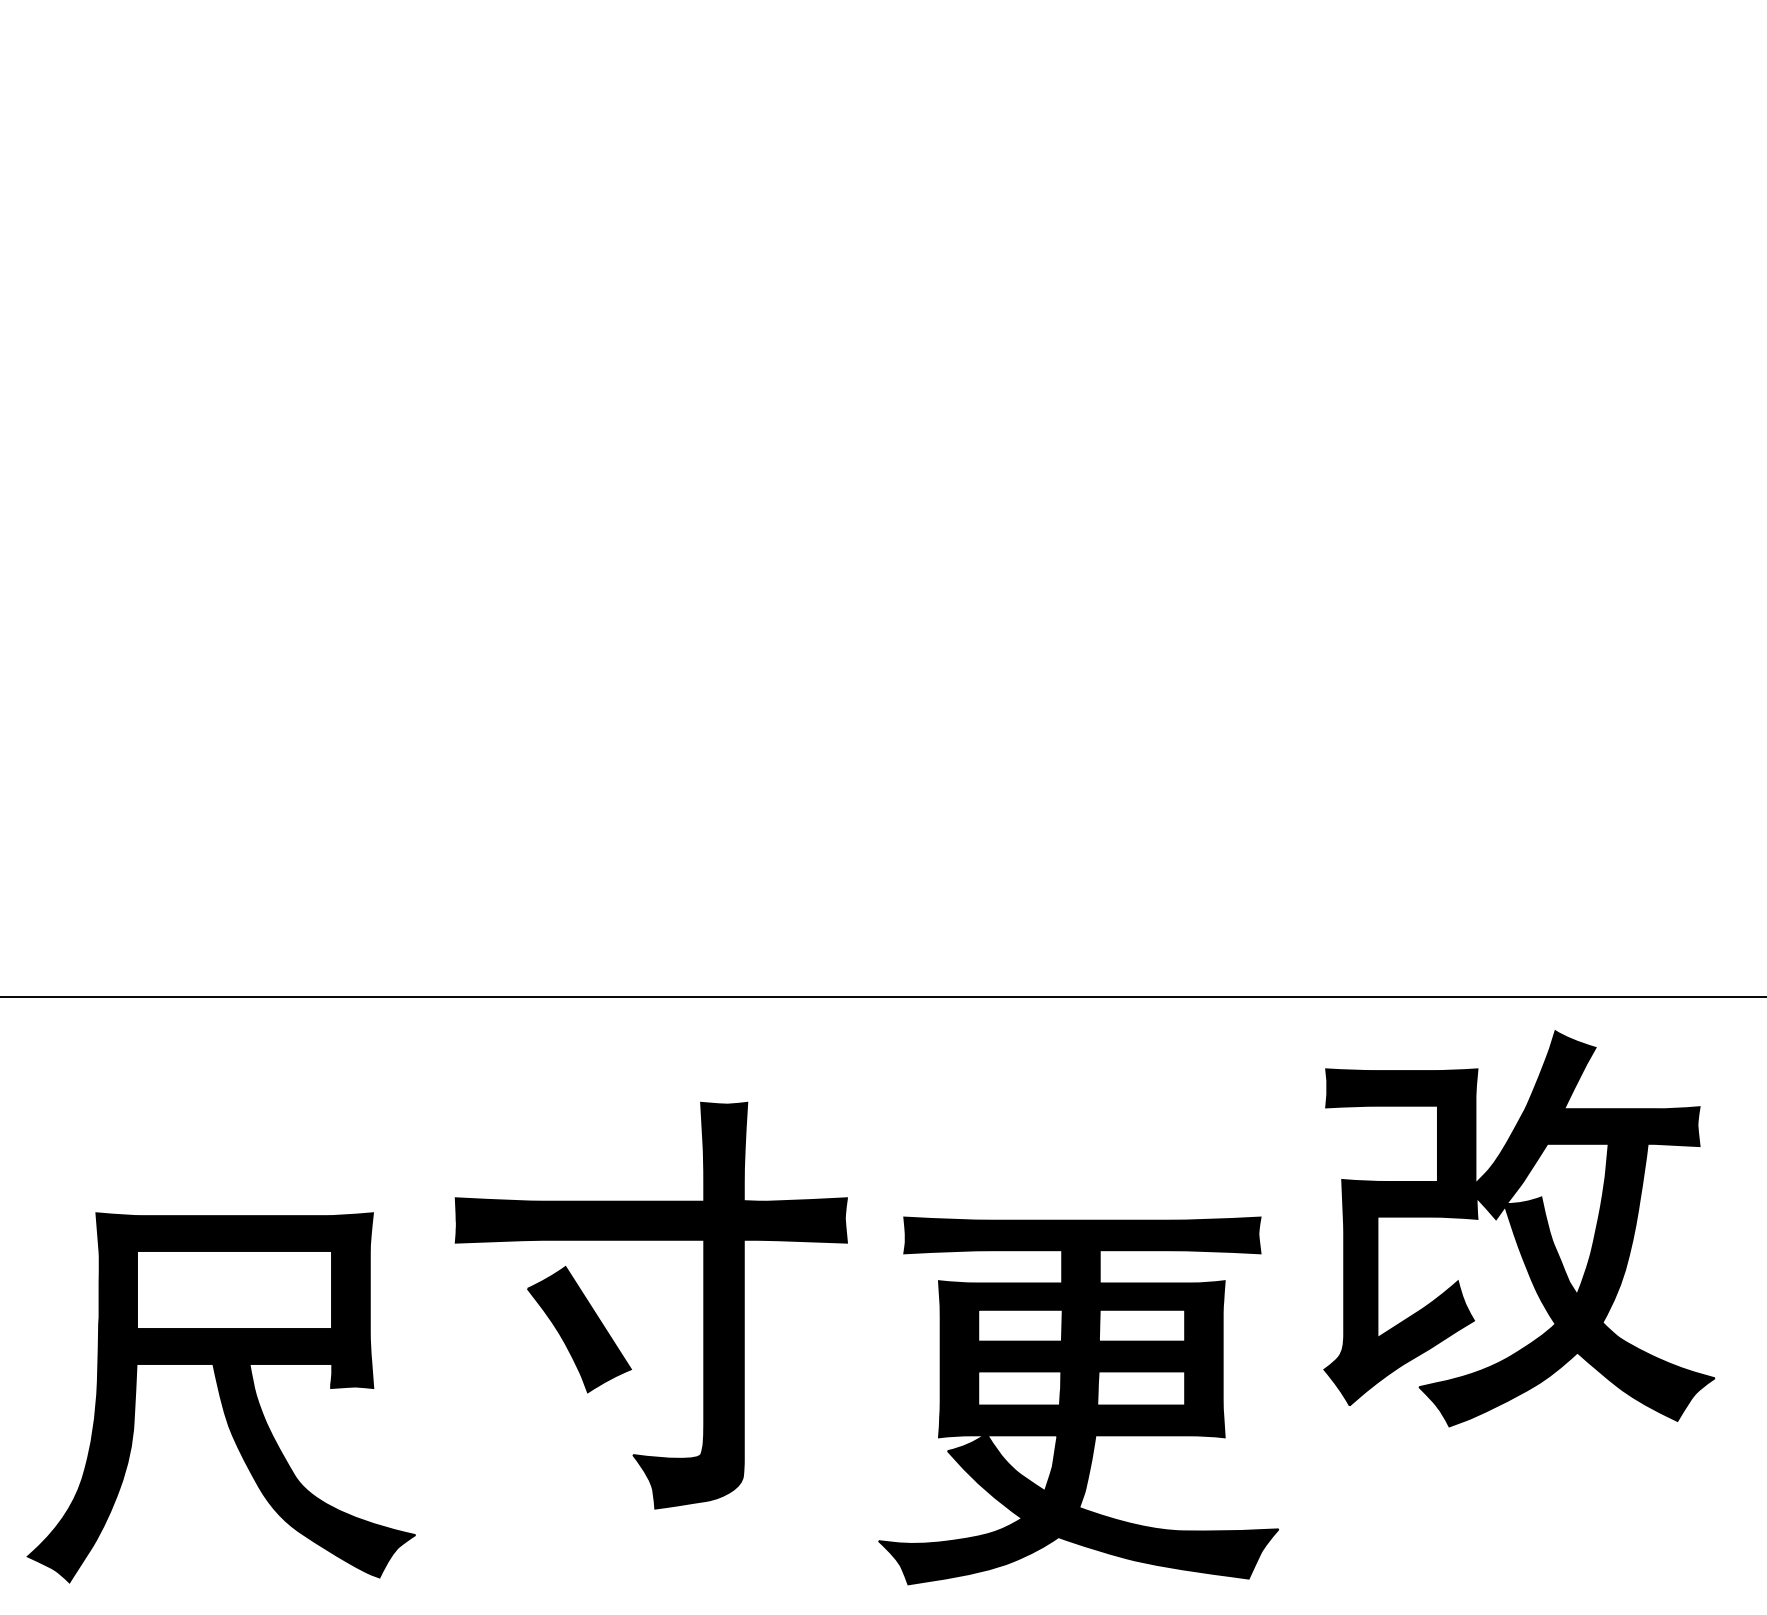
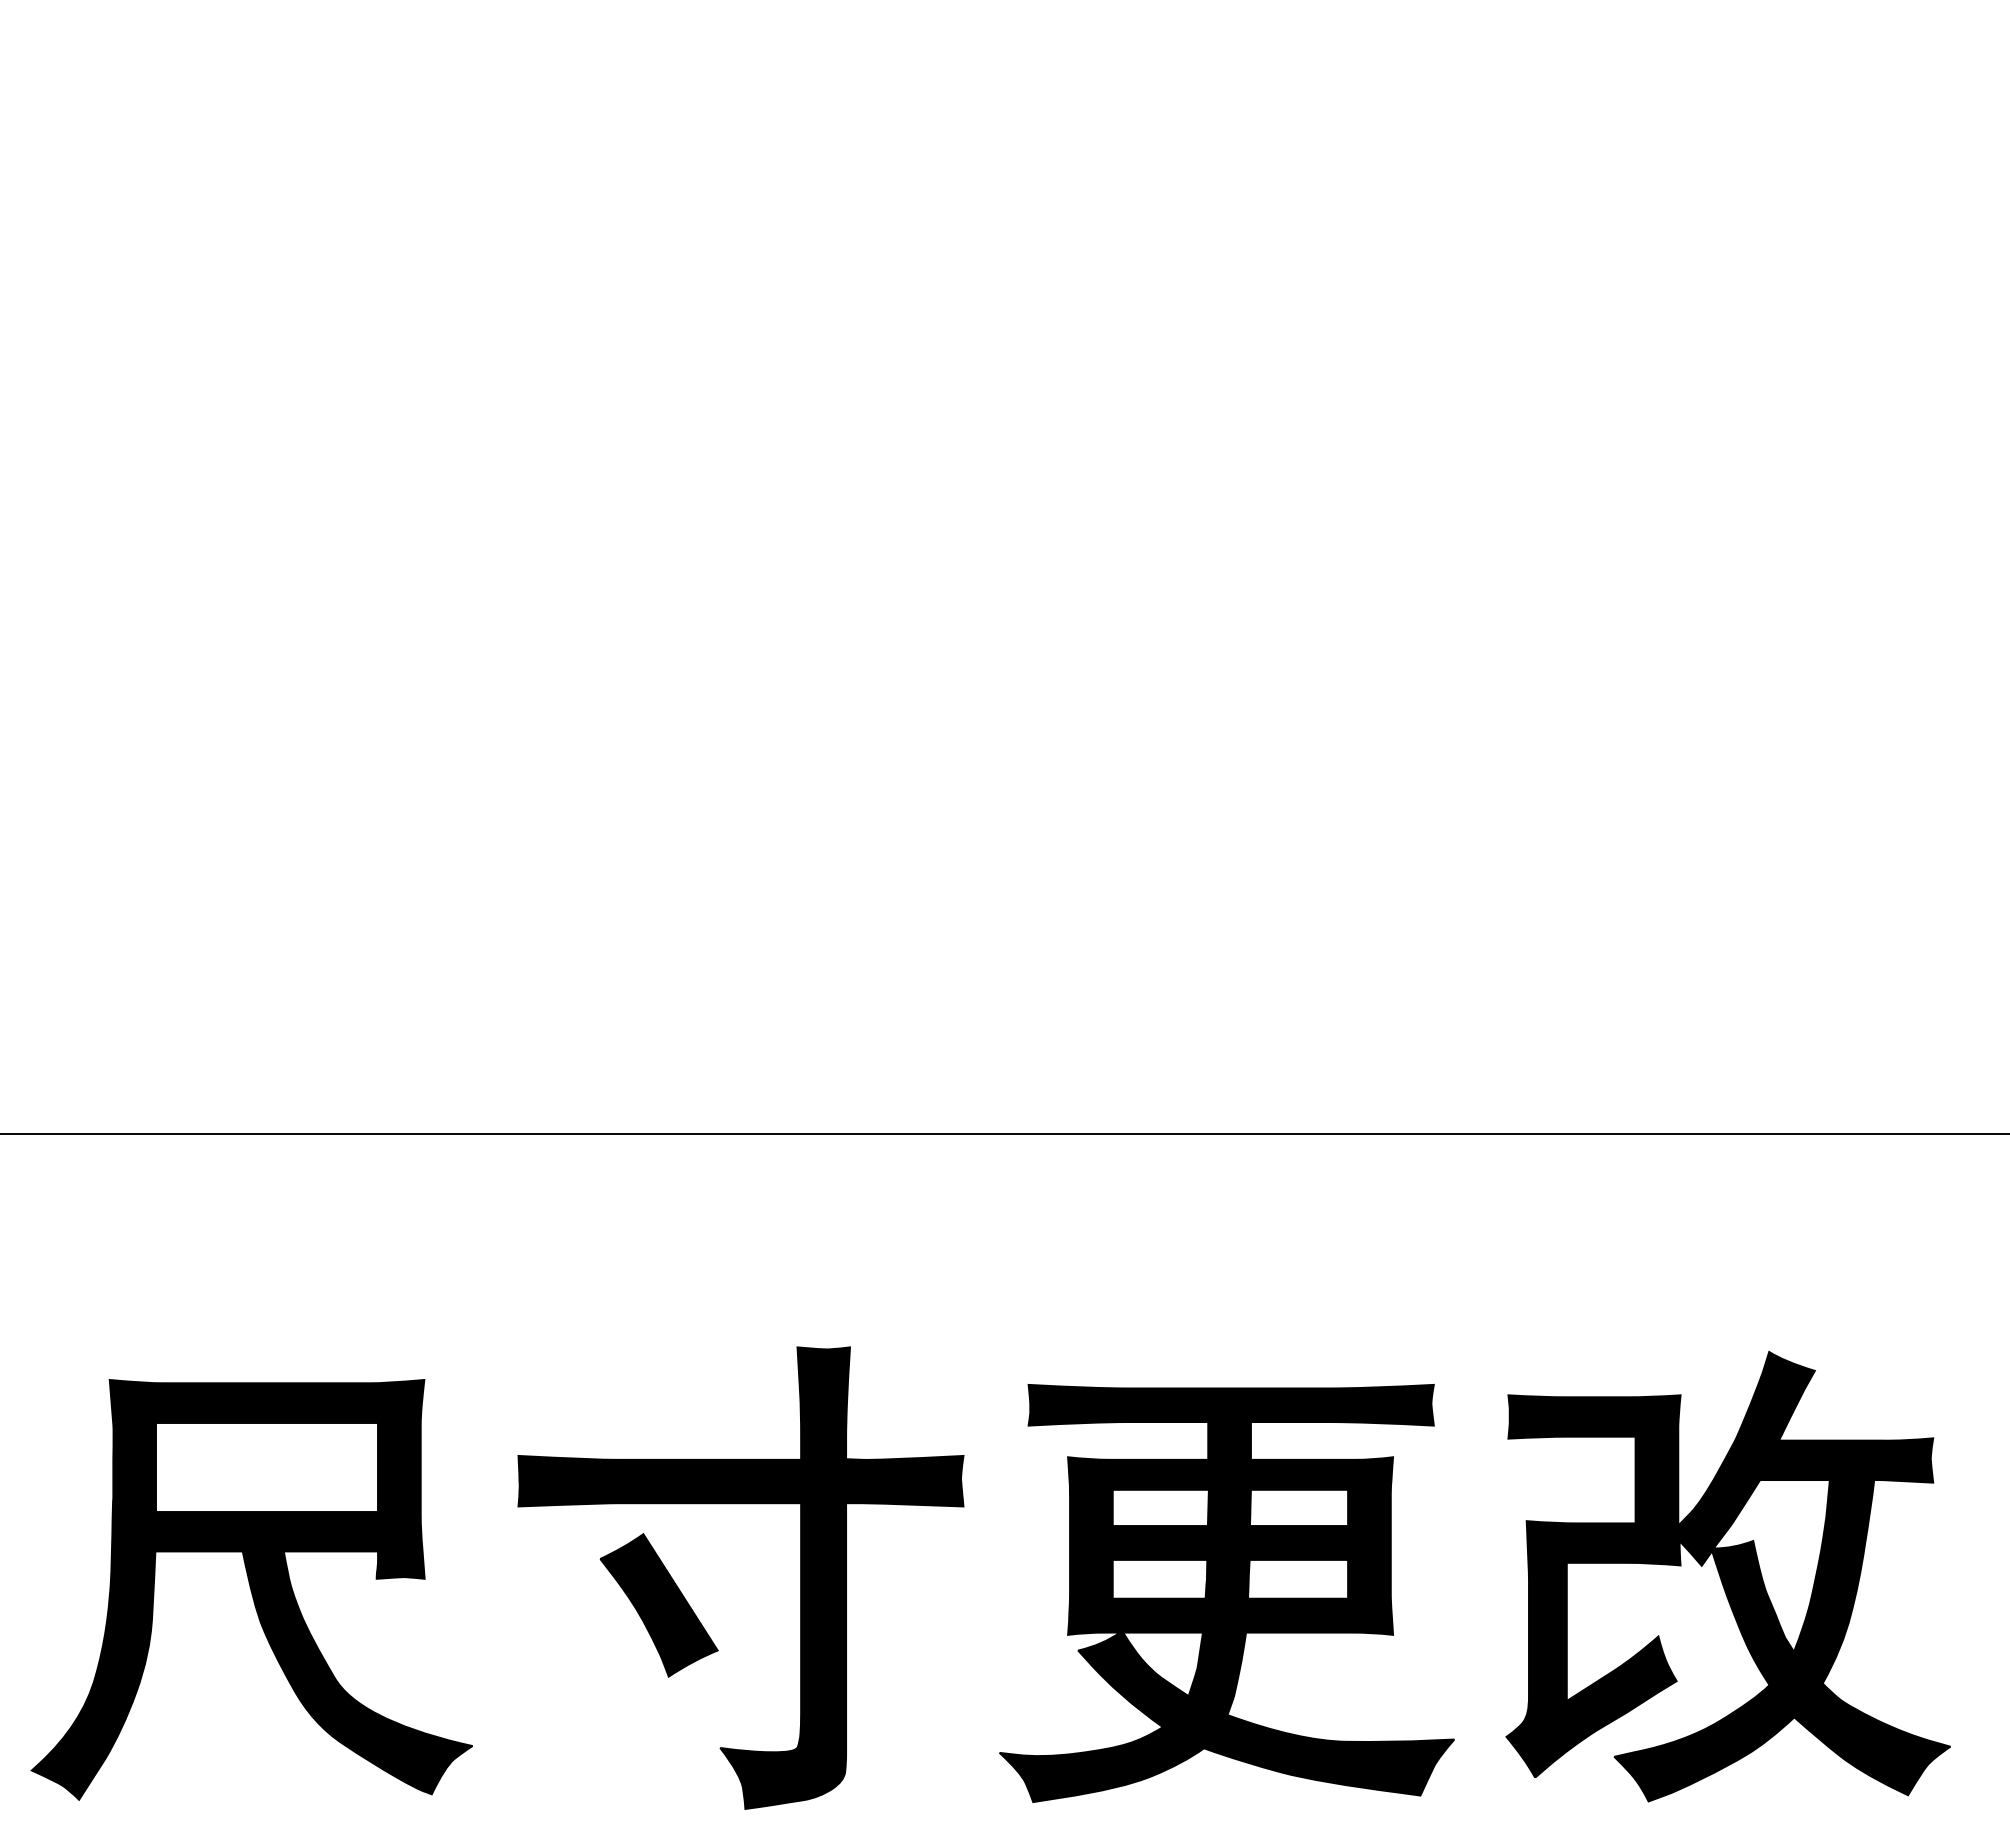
part: (1518, 1228) -> (1727, 1576), moved
part: (609, 1334) -> (693, 1610), moved

